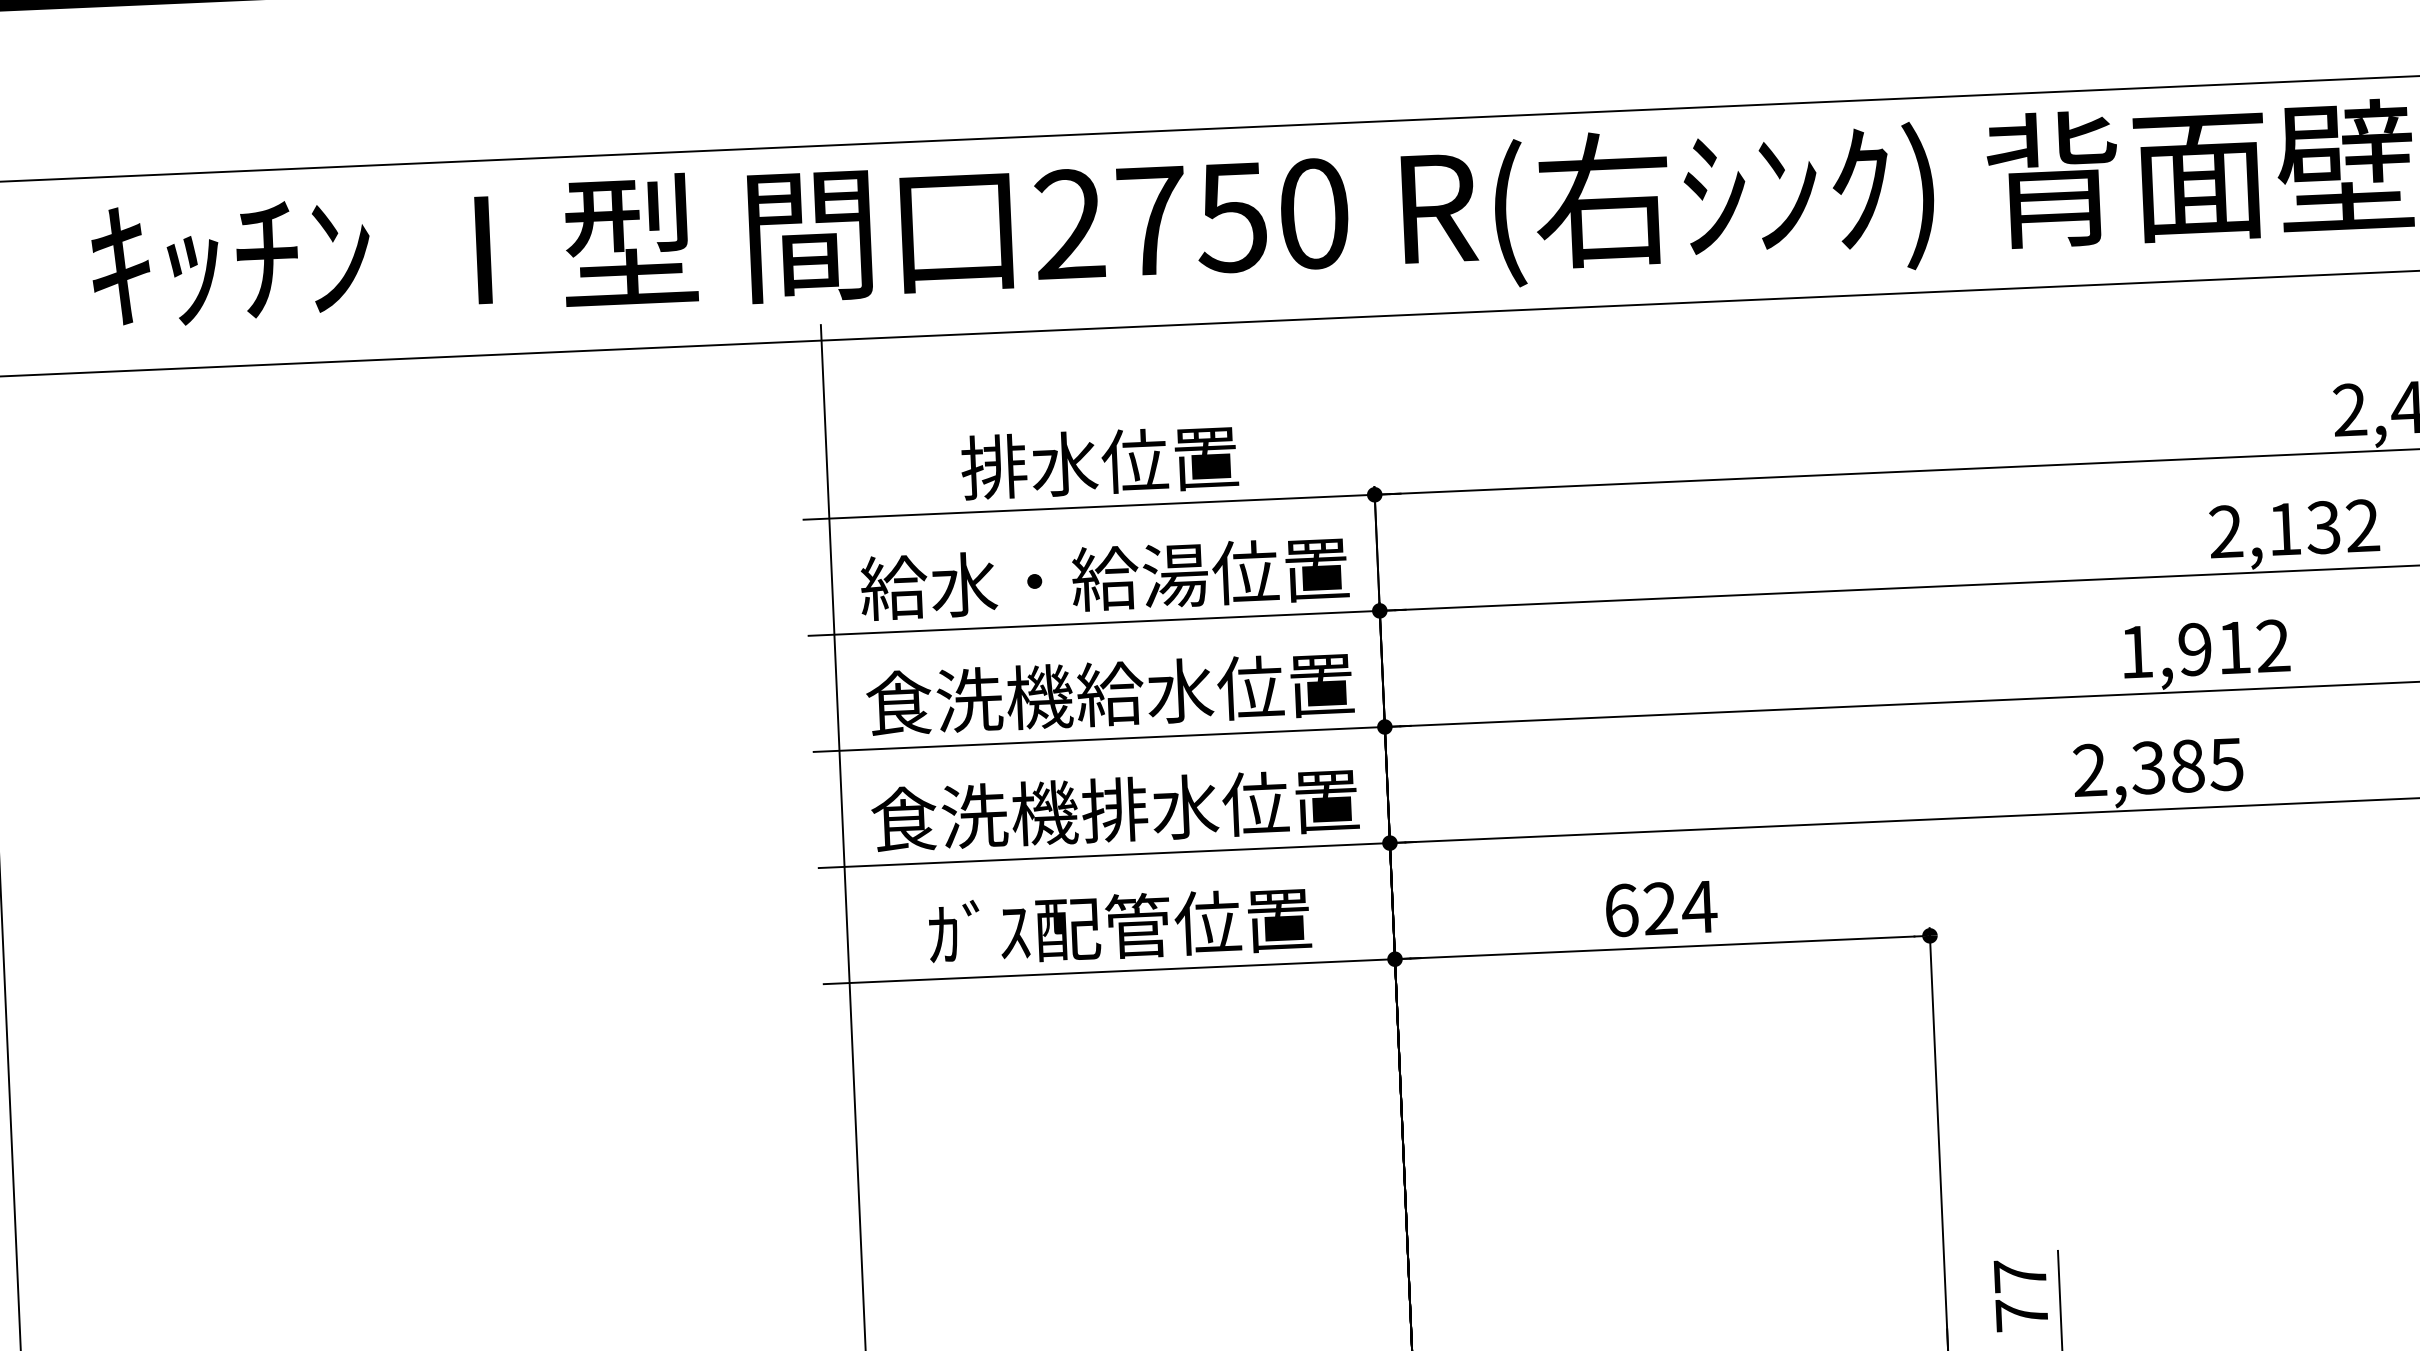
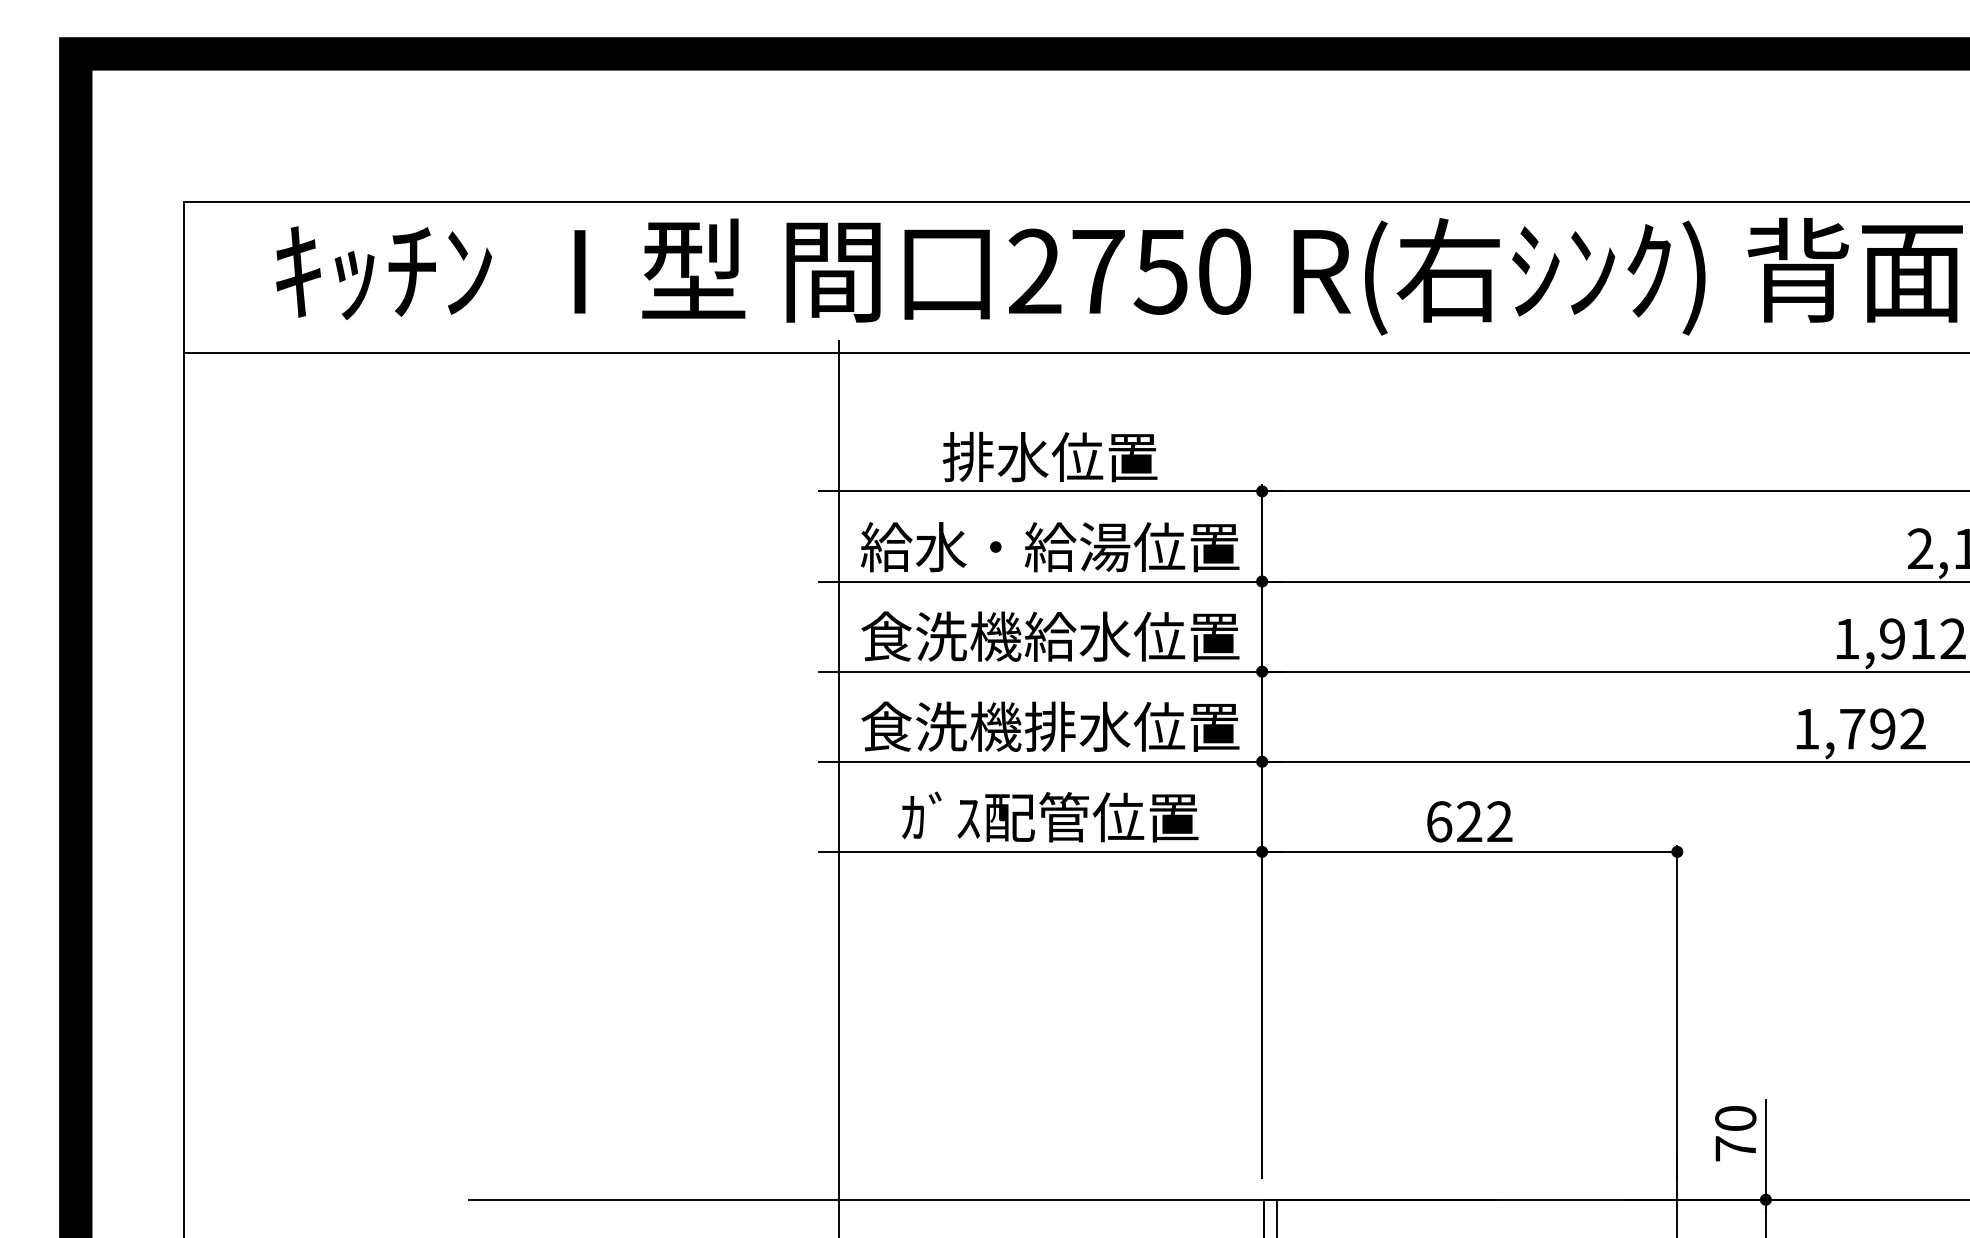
text: (2157, 766) -> (1859, 728), 2,385 -> 1,792
text: (1699, 906) -> (1499, 821), 624 -> 622
text: (2019, 1274) -> (1735, 1117), 77 -> 70

